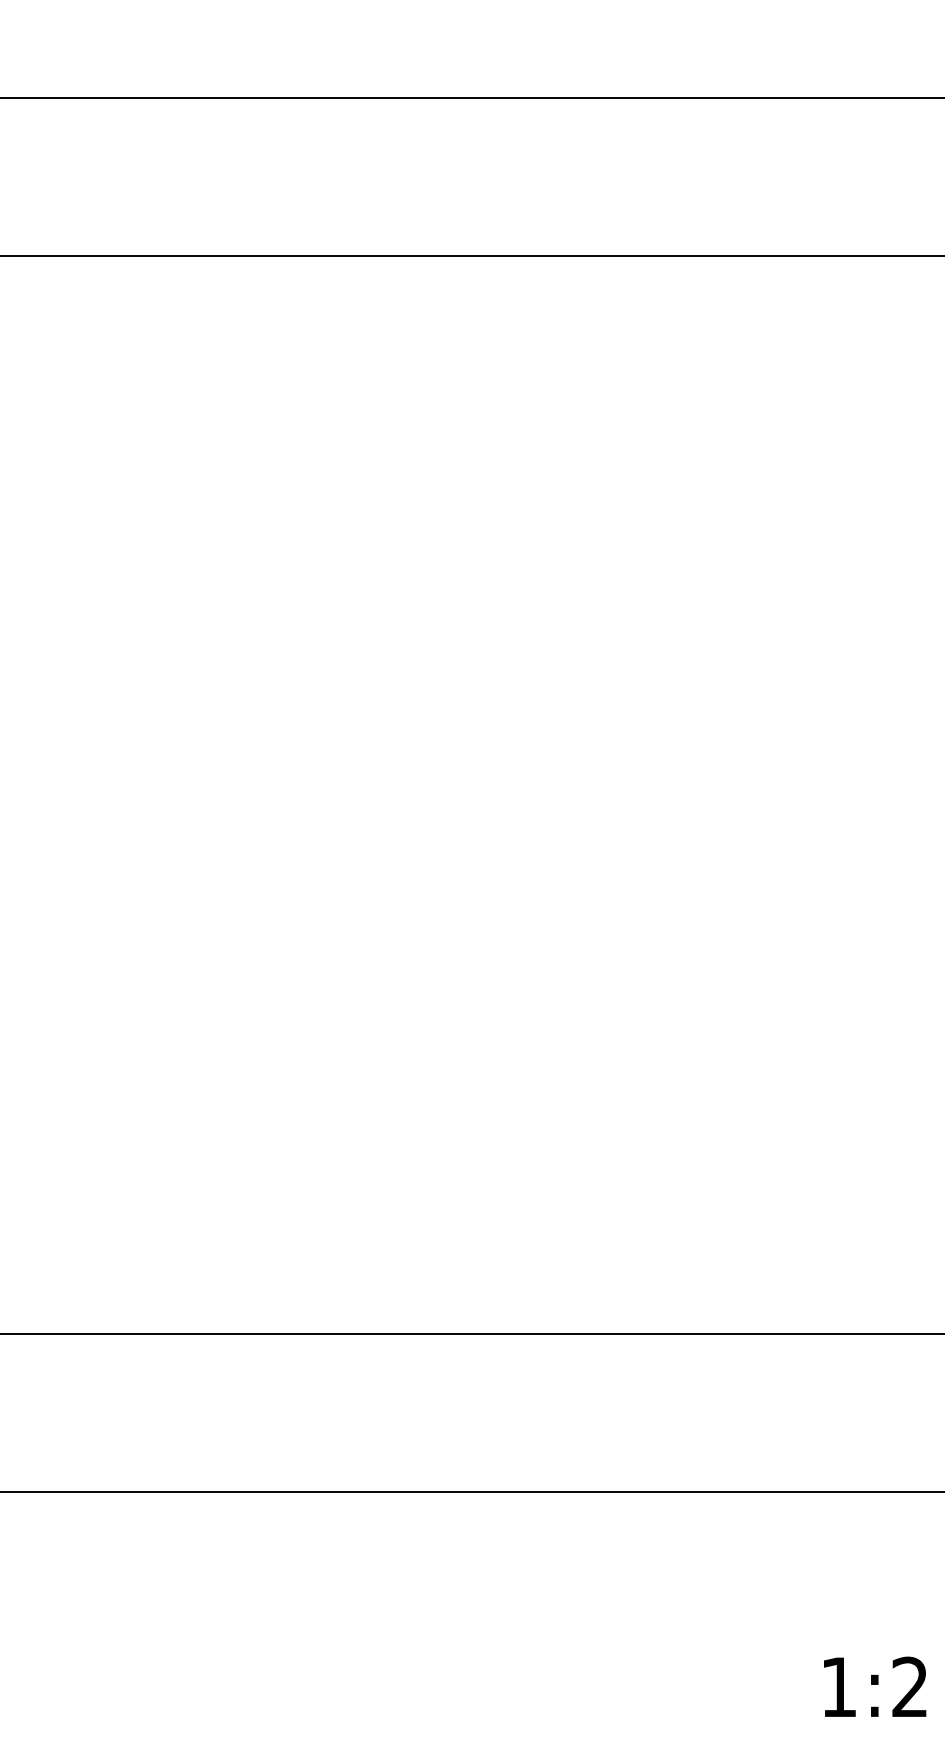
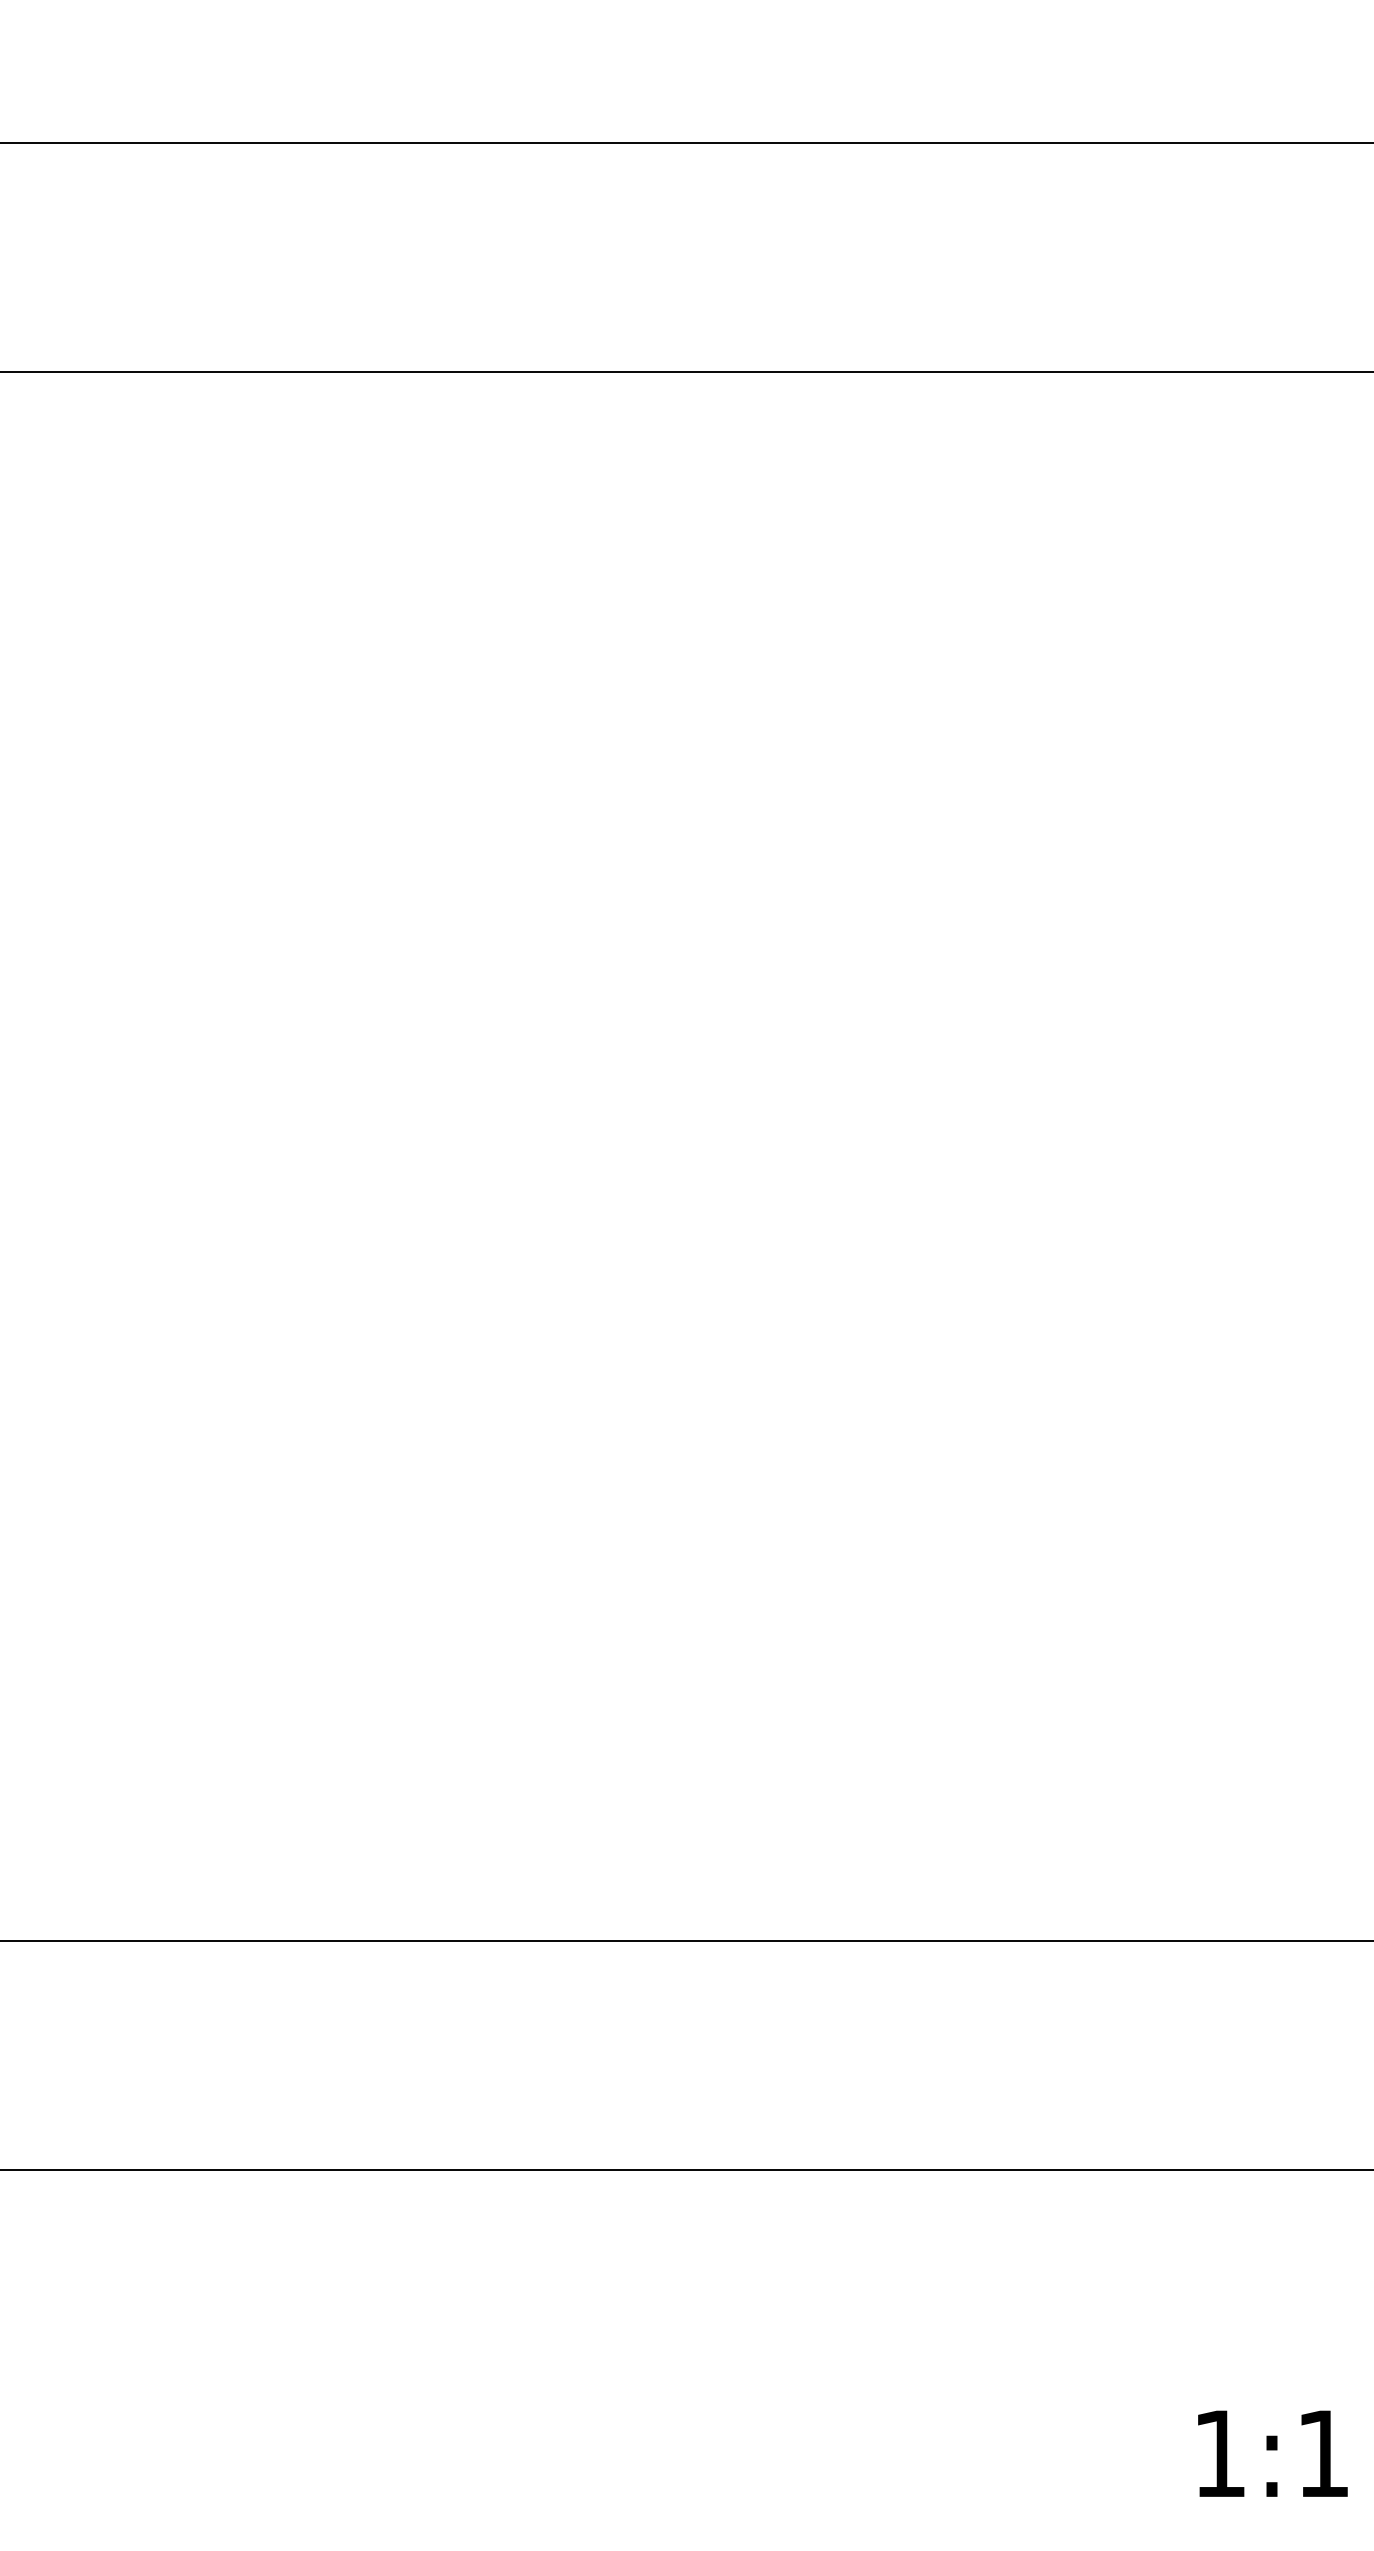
text: (909, 1686) -> (1322, 2452), 1:2 -> 1:1

